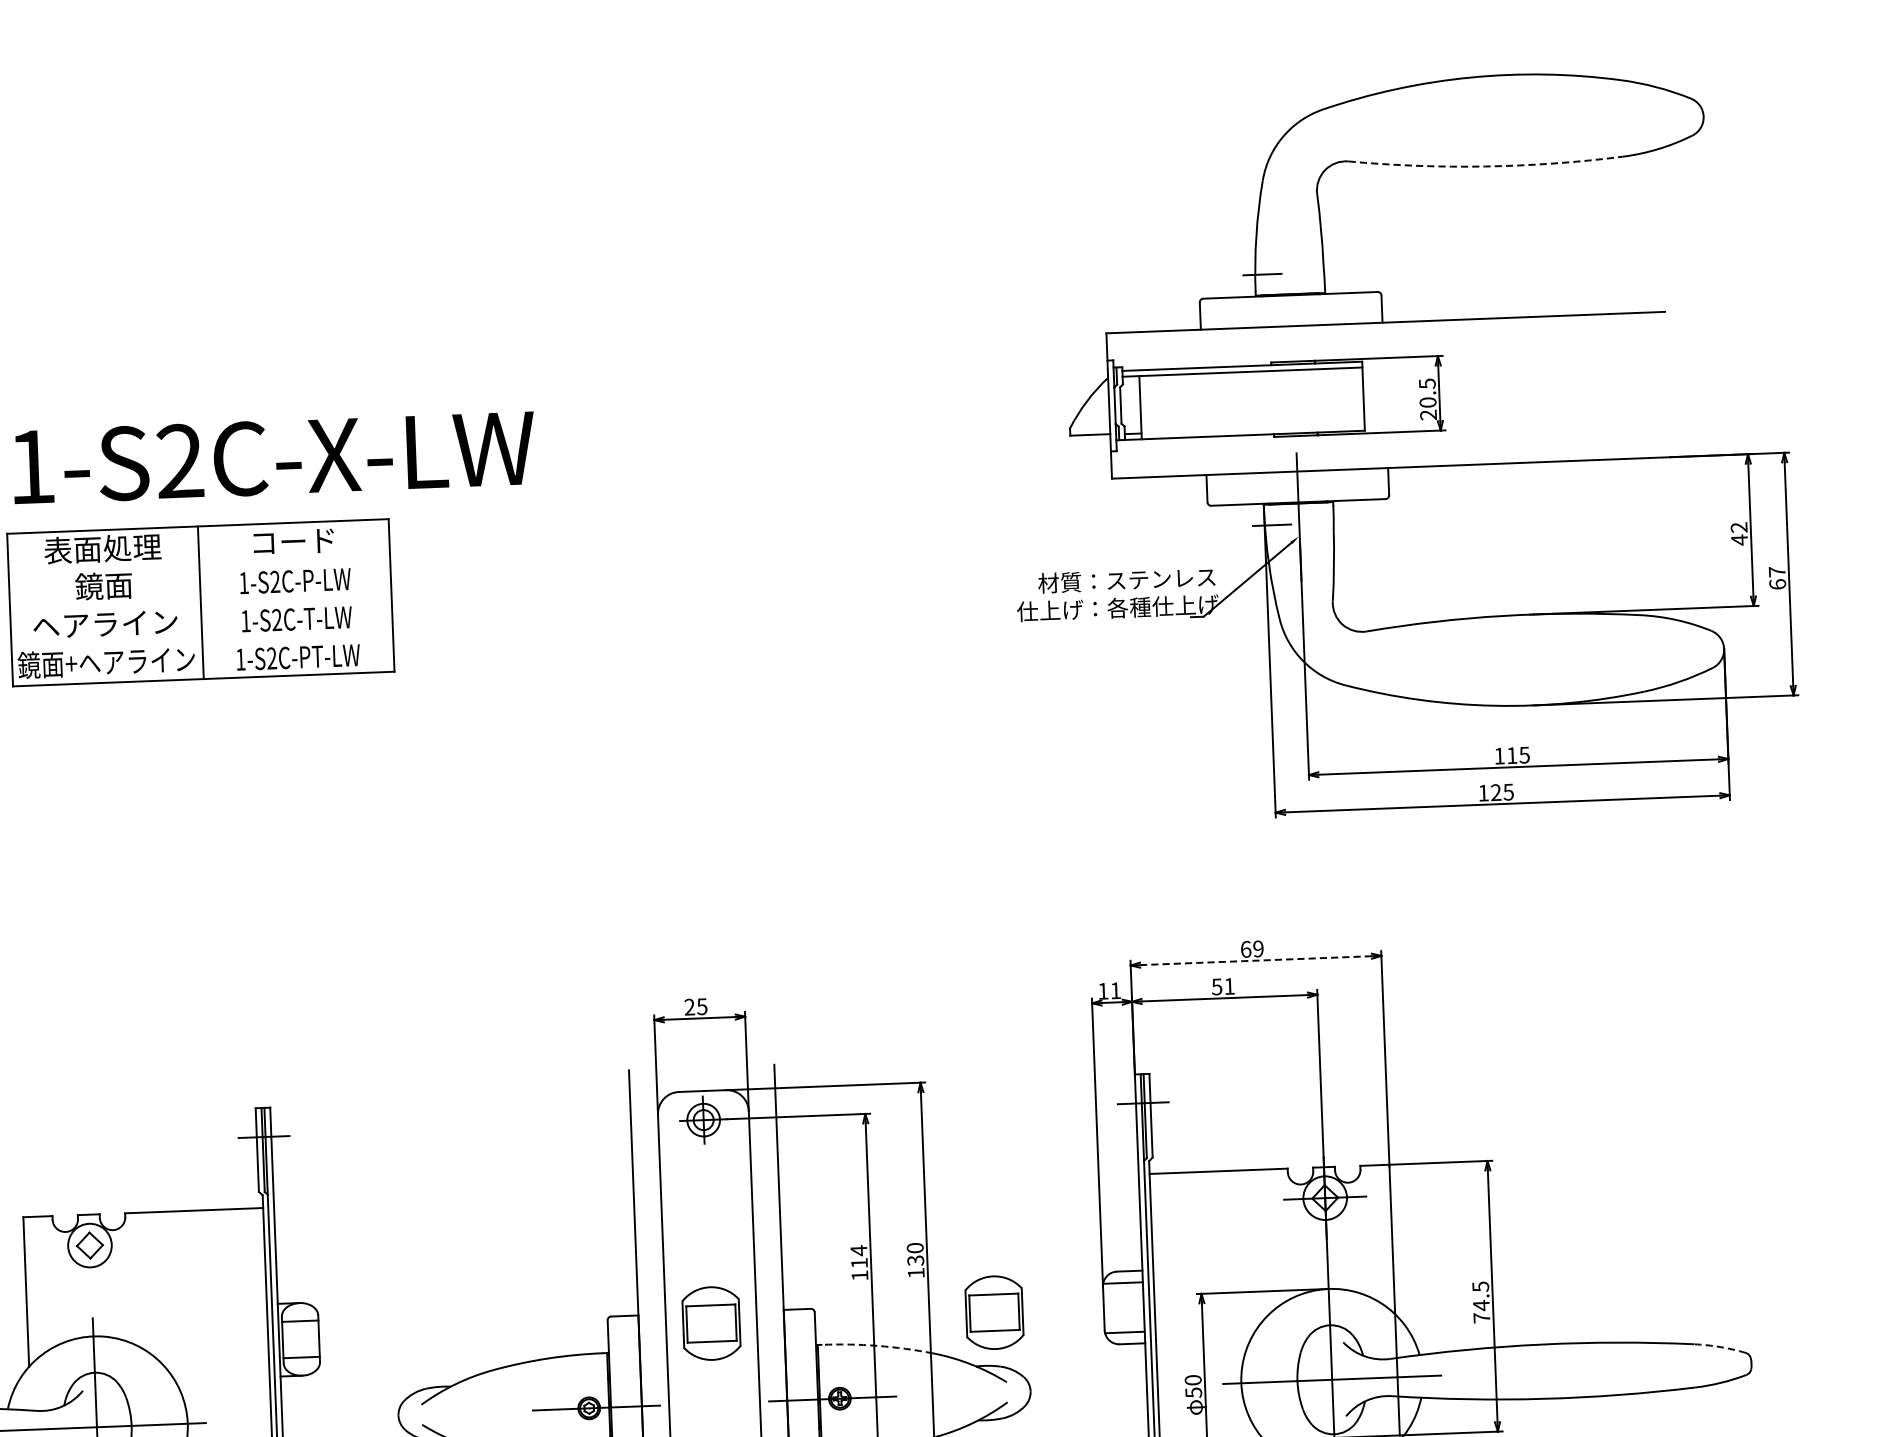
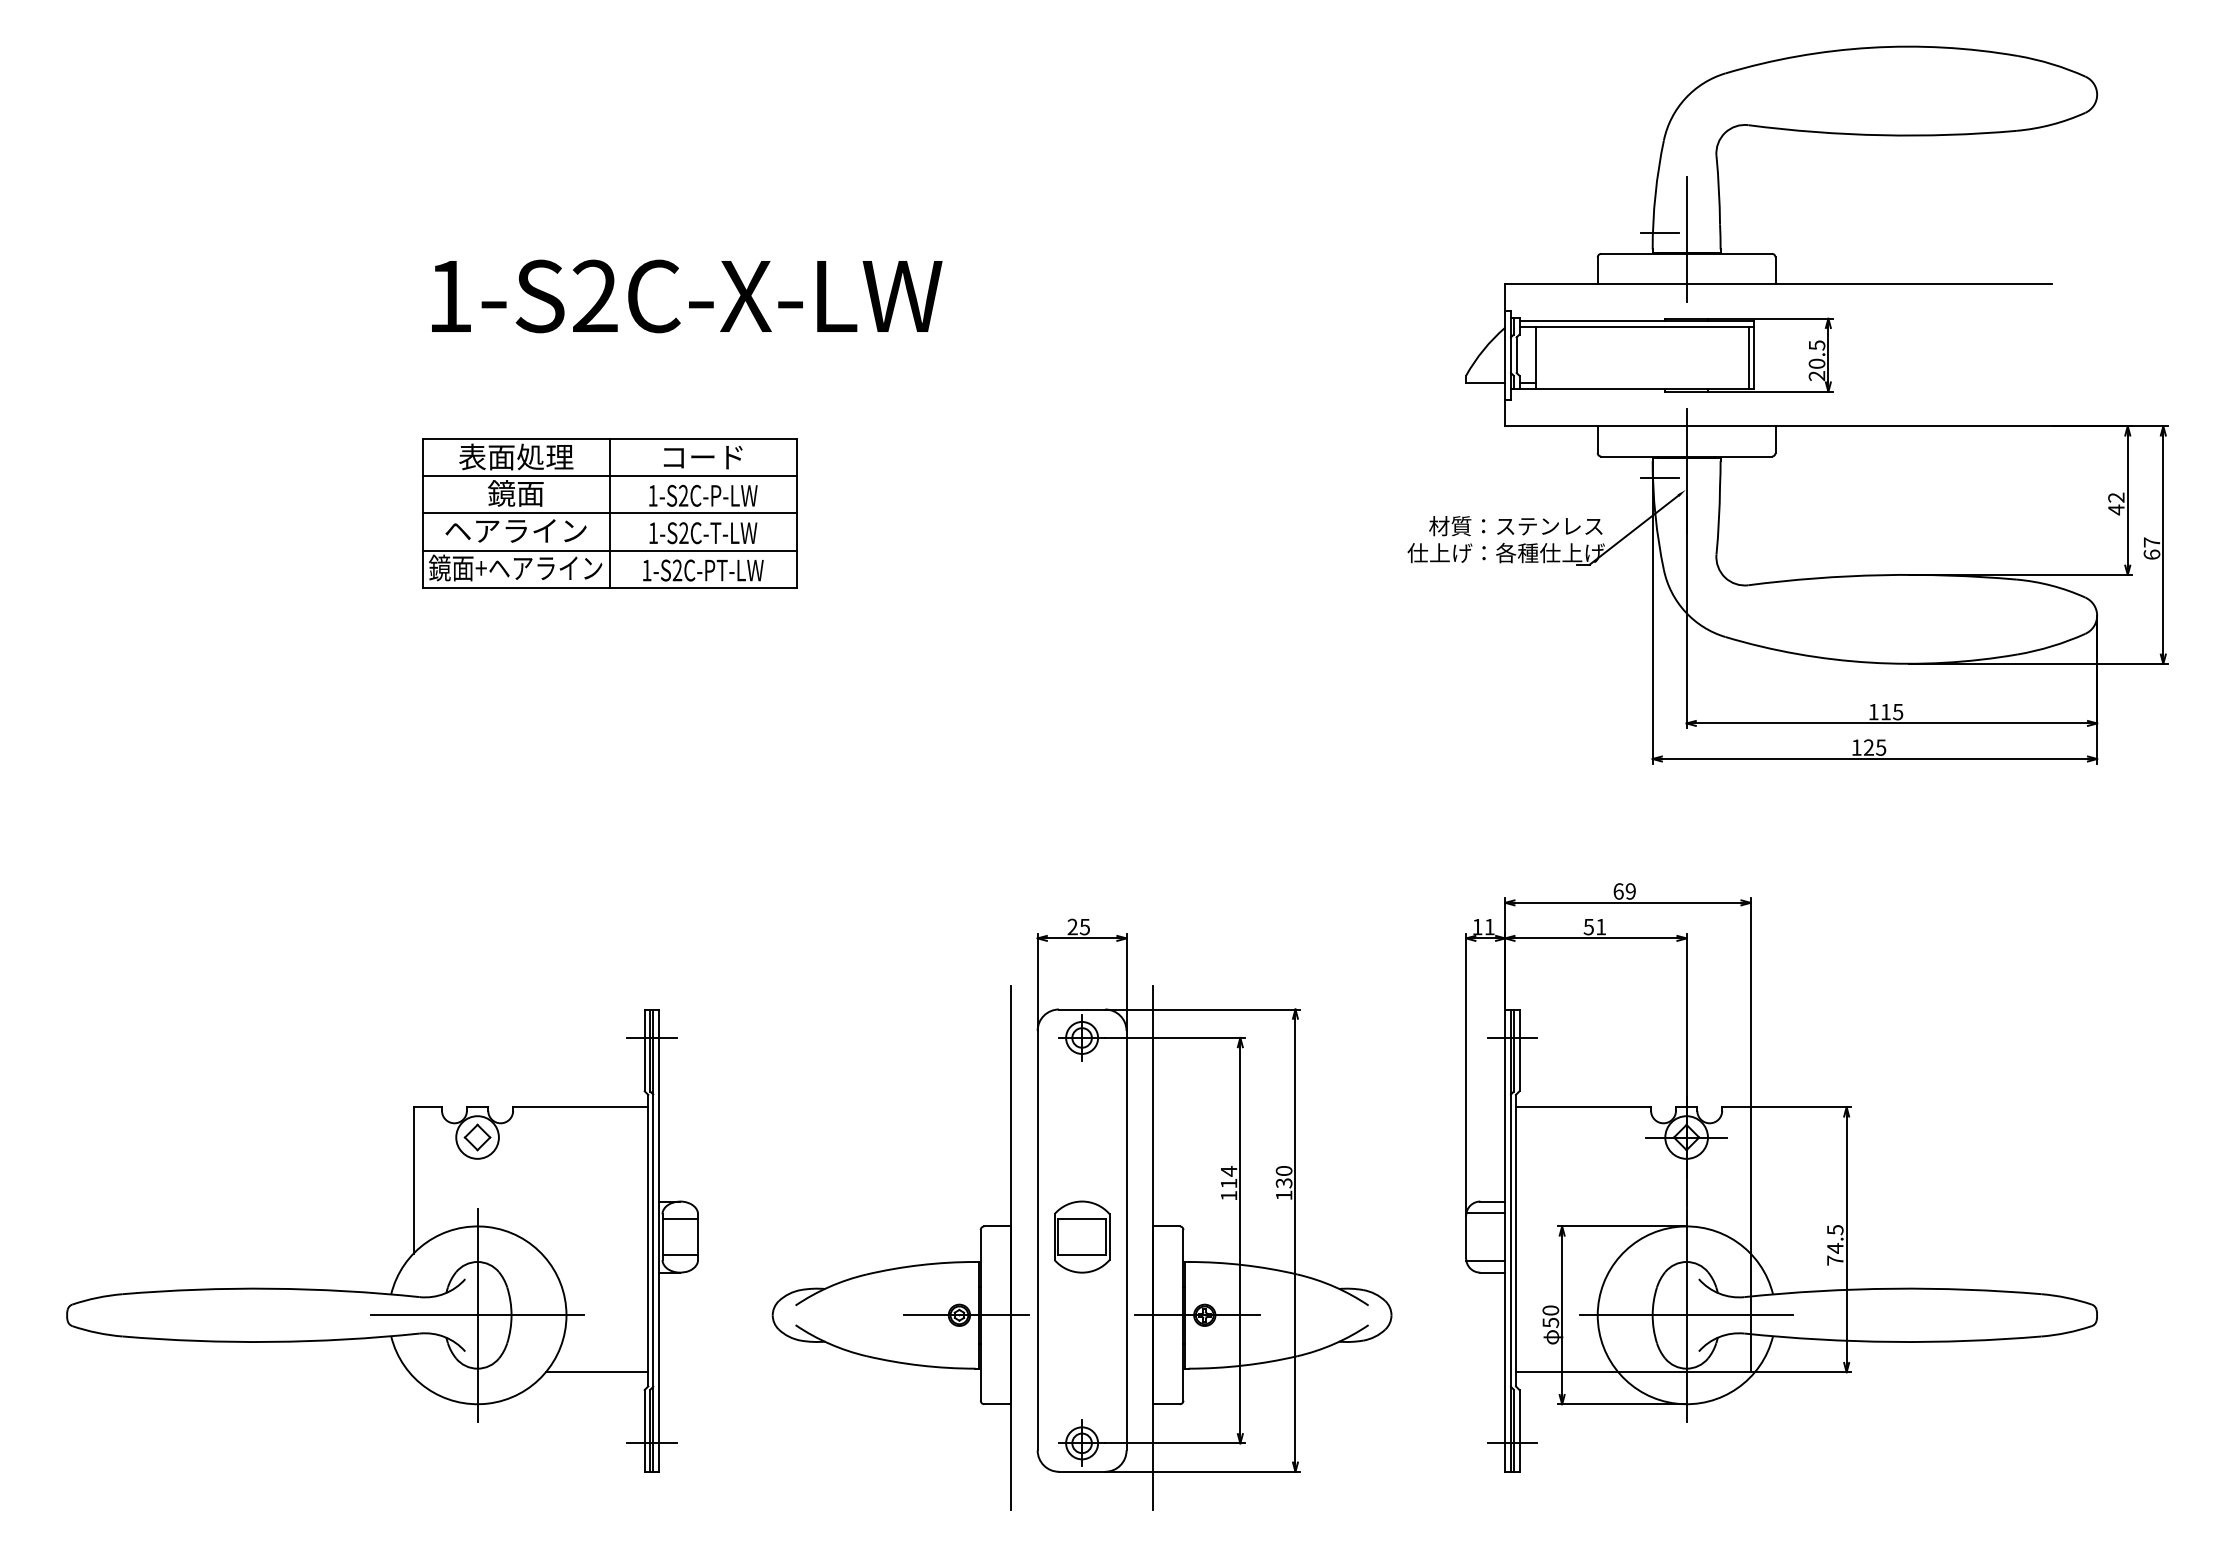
arc: (1485, 166) -> (1882, 135), dashed -> solid
line: (1289, 280) -> (1686, 239), added
line: (1357, 398) -> (1748, 357), added
text: (274, 457) -> (687, 296), moved
line: (198, 565) -> (609, 476), added
line: (200, 602) -> (609, 513), added
line: (201, 640) -> (609, 550), added
line: (1255, 960) -> (1627, 902), dashed -> solid
part: (994, 1312) -> (1359, 1236), removed
arc: (877, 1346) -> (1243, 1265), dashed -> solid
arc: (1720, 1346) -> (2067, 1297), dashed -> solid

